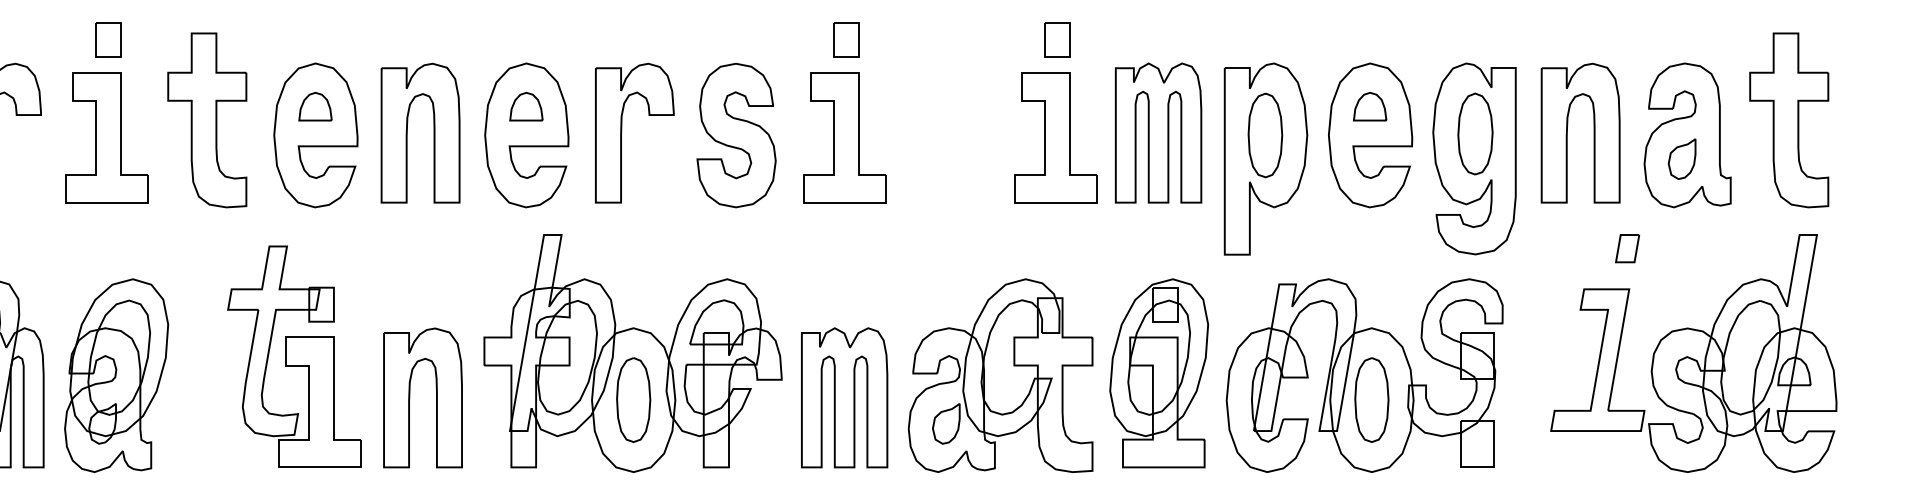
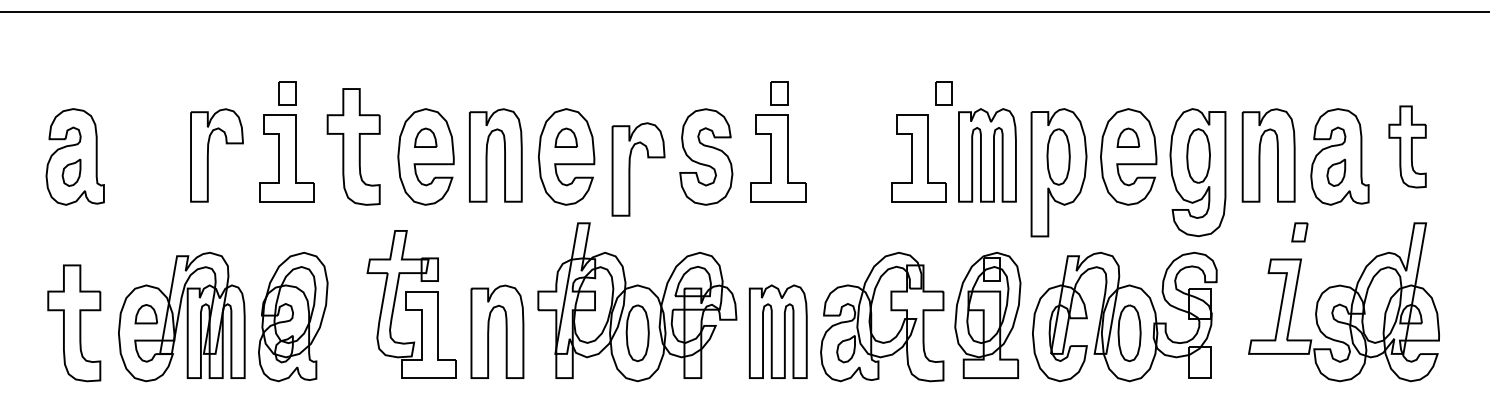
part: (1056, 40) -> (943, 93), moved
part: (1789, 119) -> (1407, 146), size x0.7
part: (622, 133) -> (630, 169), moved

